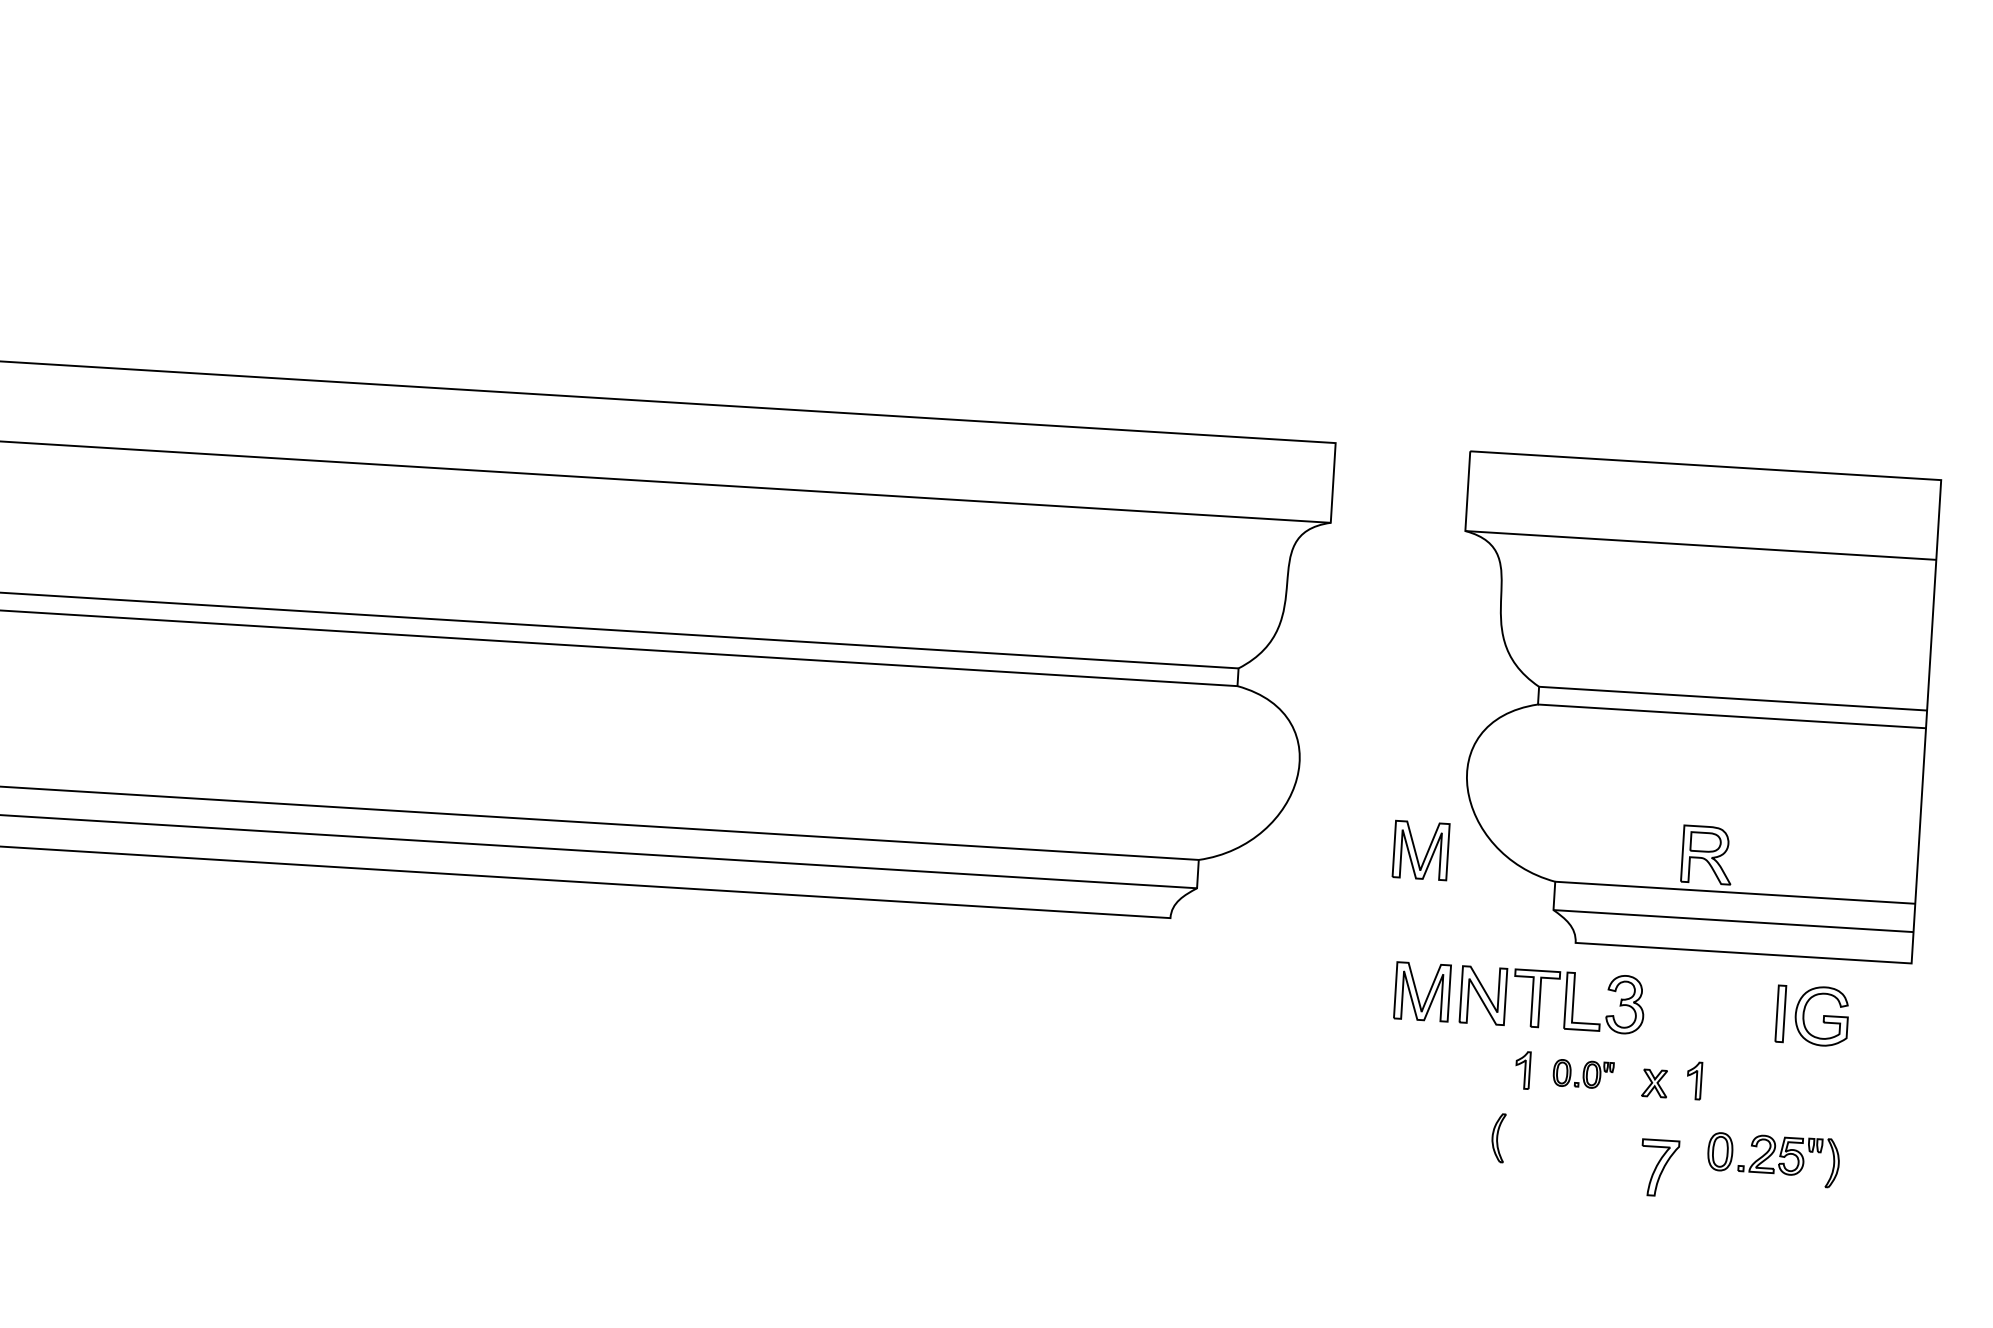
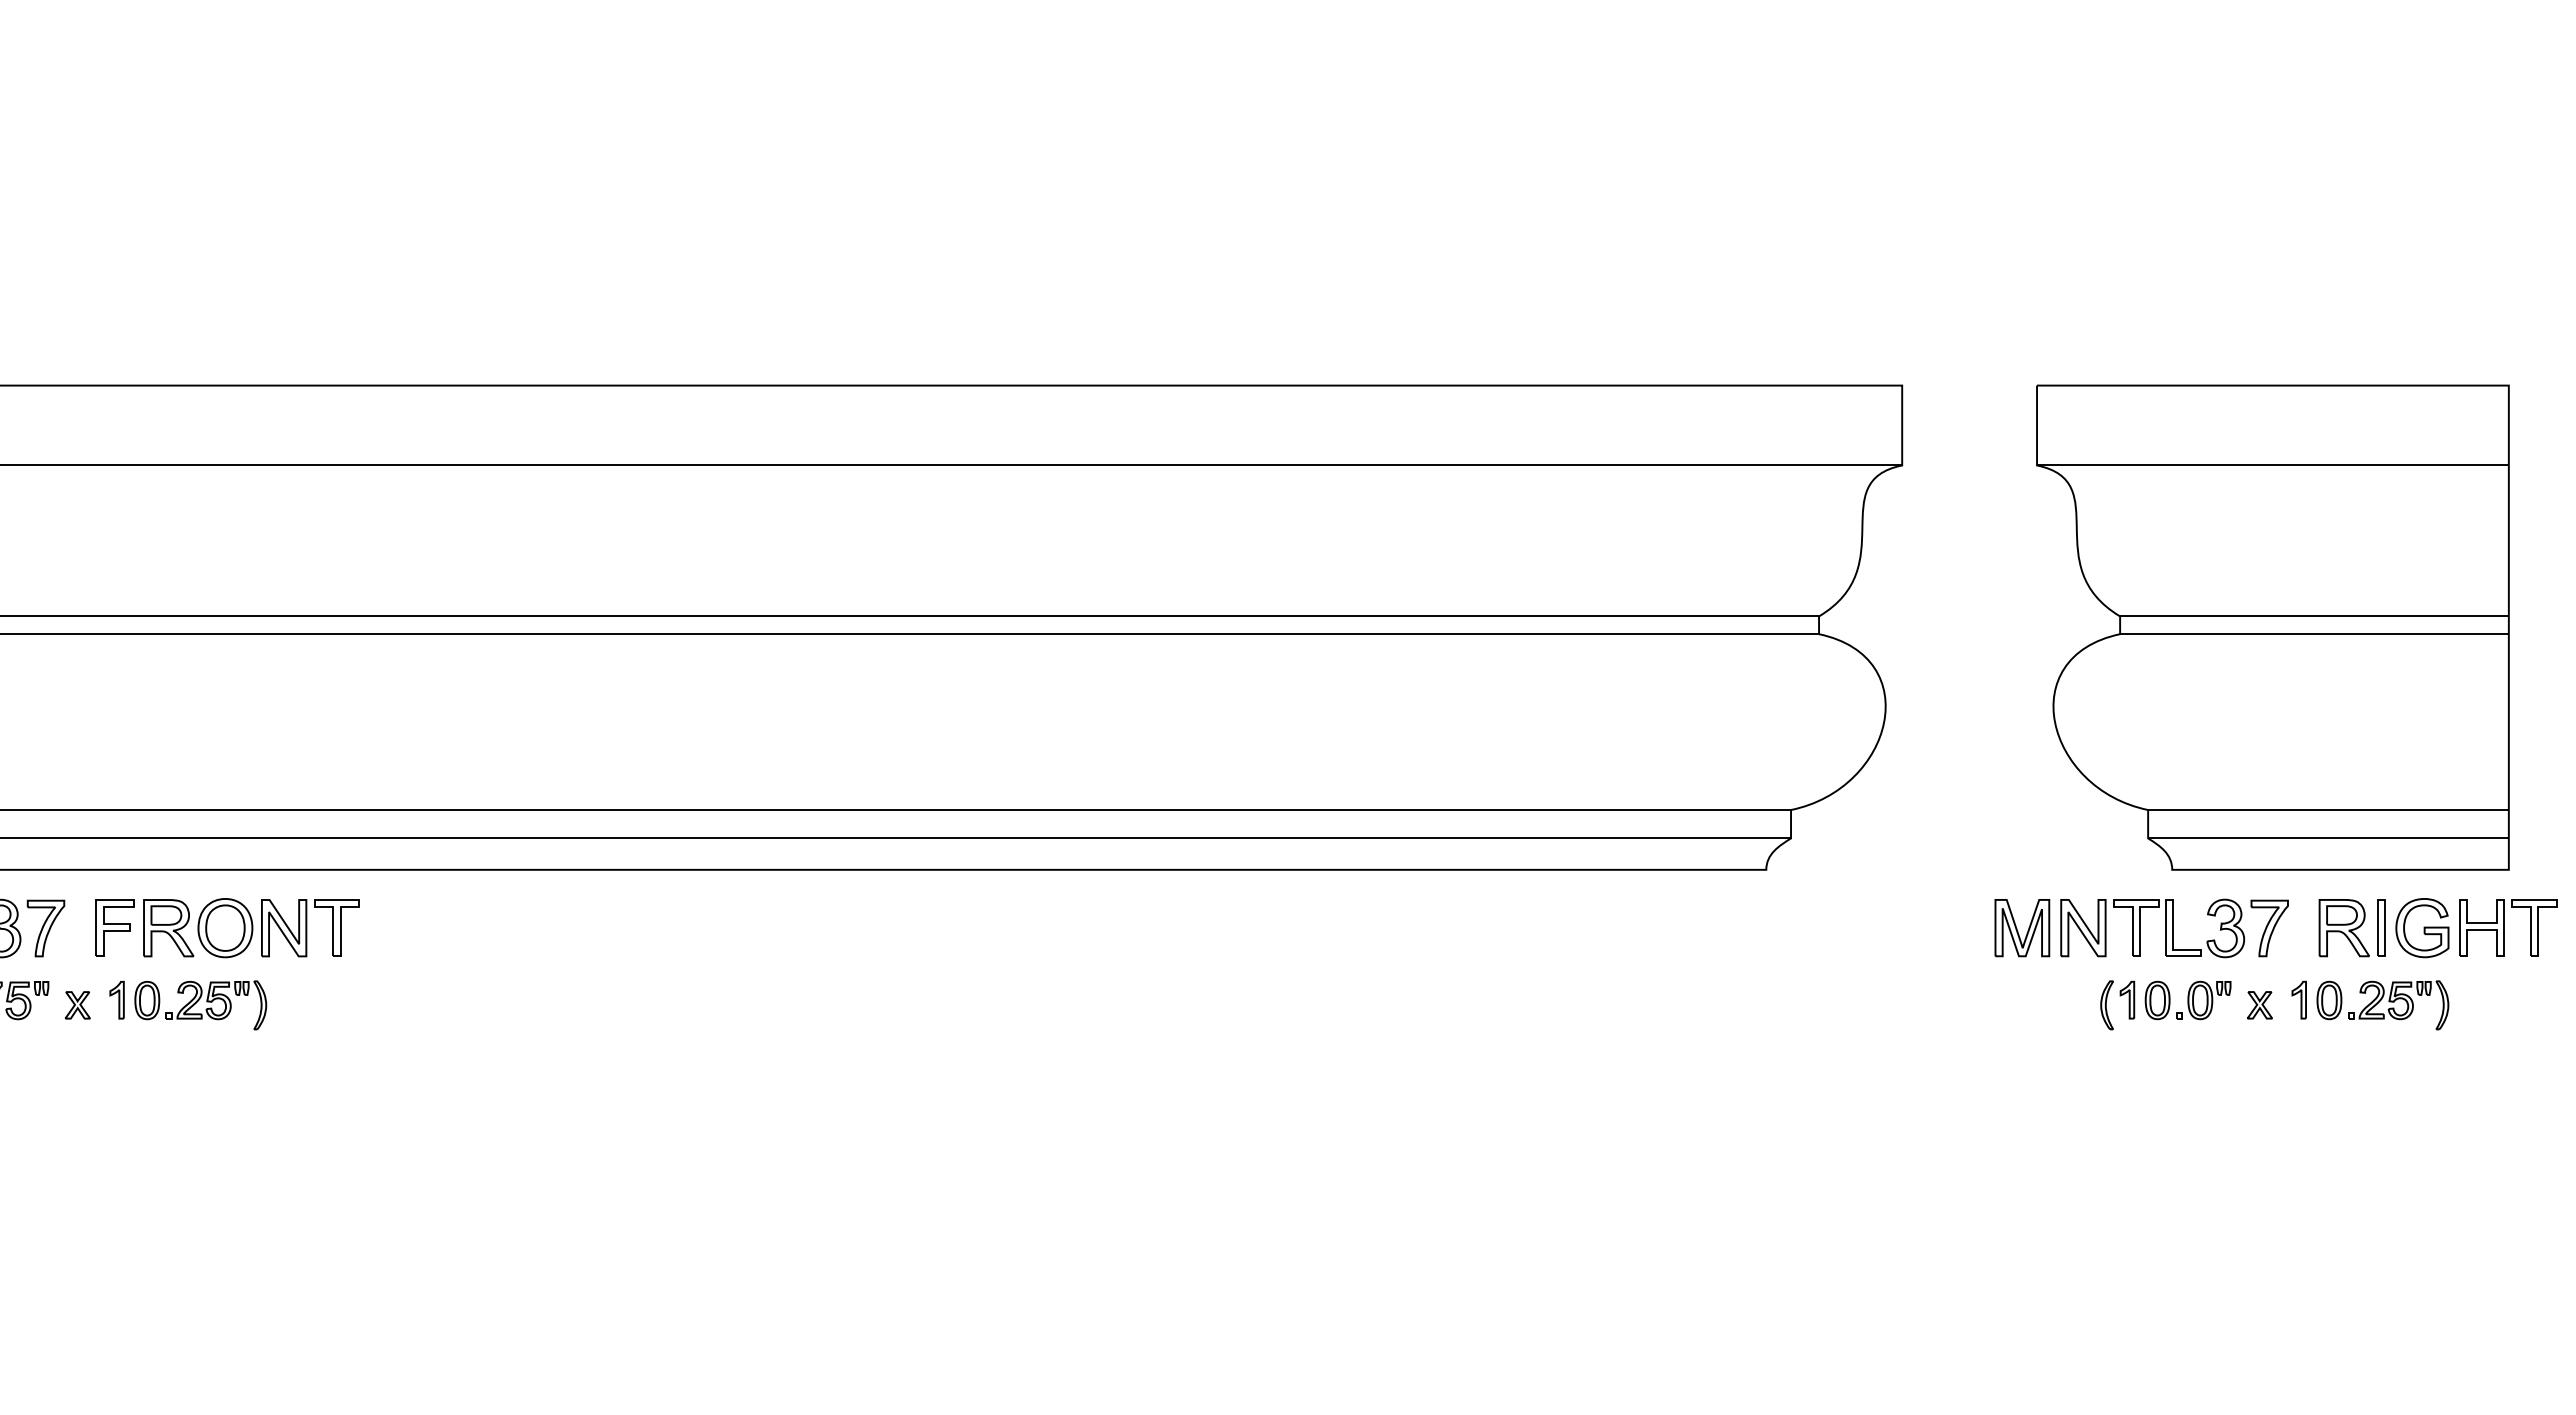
part: (1421, 850) -> (2012, 787), removed
part: (1706, 855) -> (2343, 928), moved
part: (1907, 1021) -> (2508, 927), added
part: (1582, 1074) -> (2187, 1000), size x1.43
part: (1497, 1138) -> (2106, 1005), moved
part: (1773, 1160) -> (2382, 1005), moved
part: (1659, 1168) -> (2269, 928), moved

